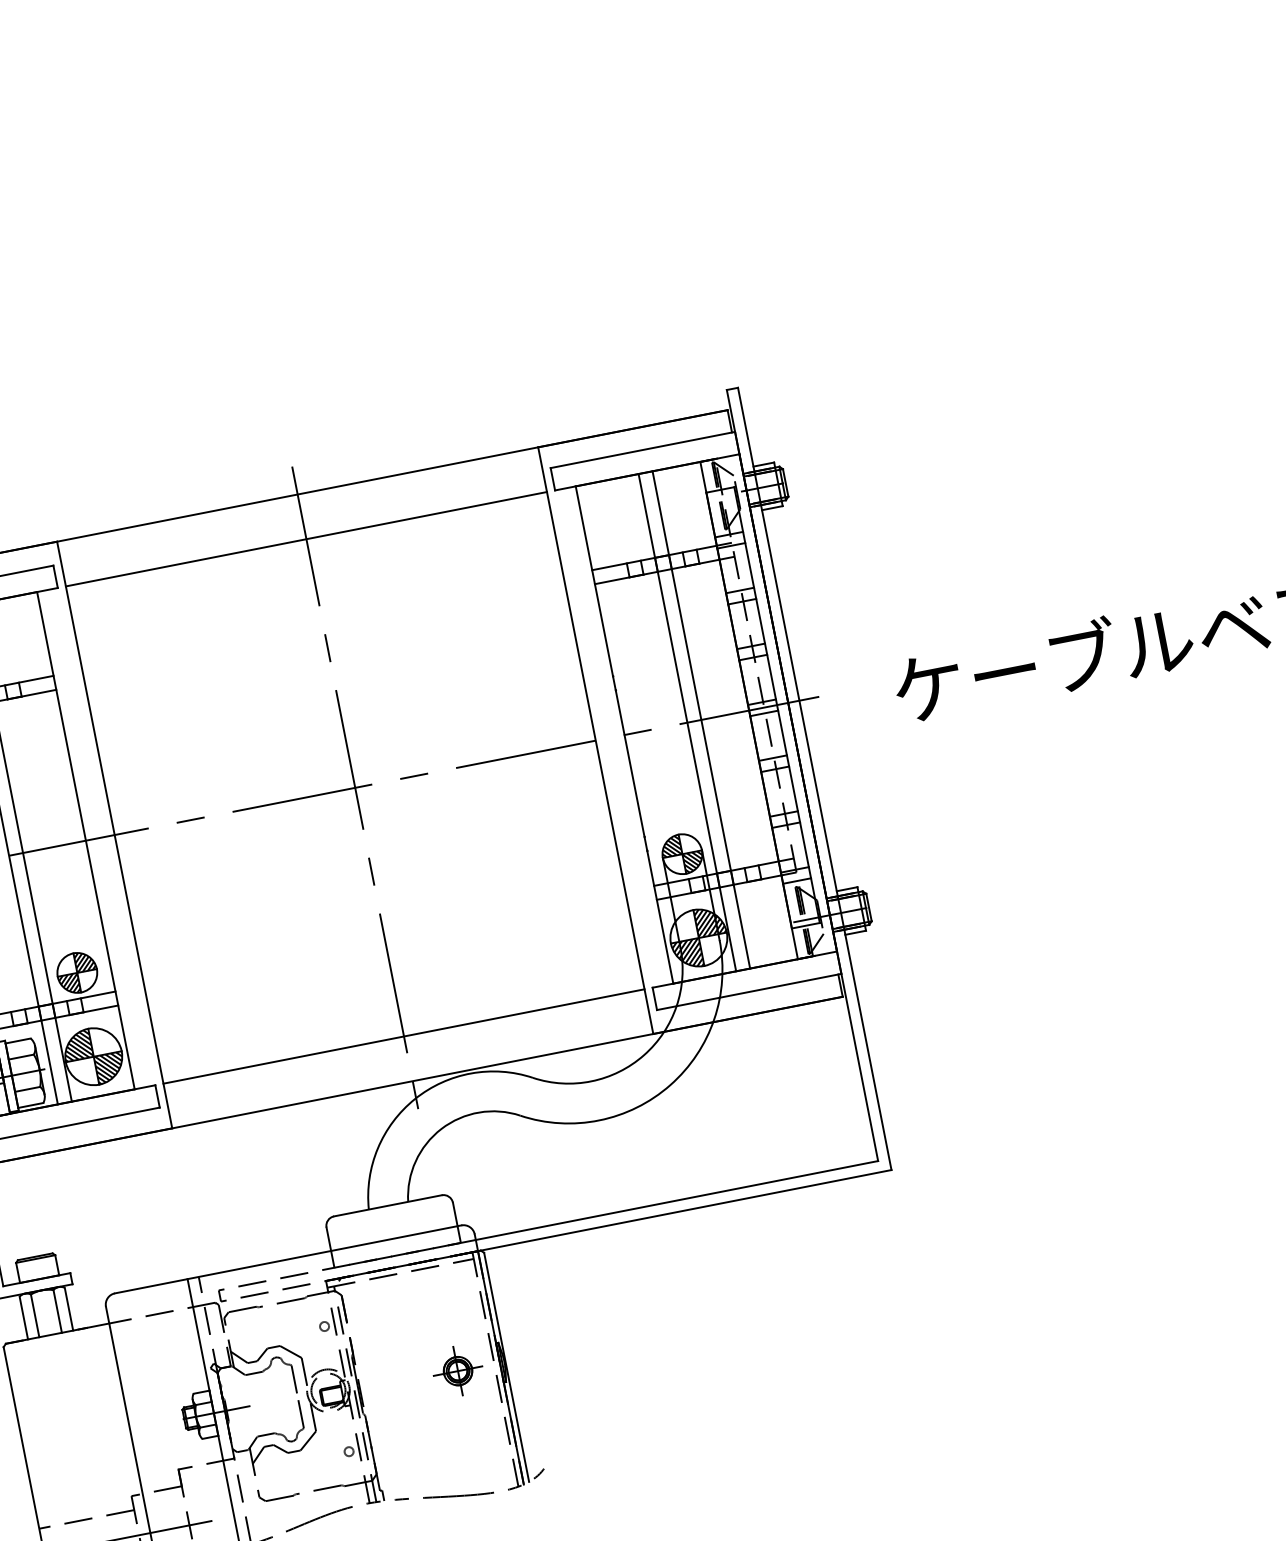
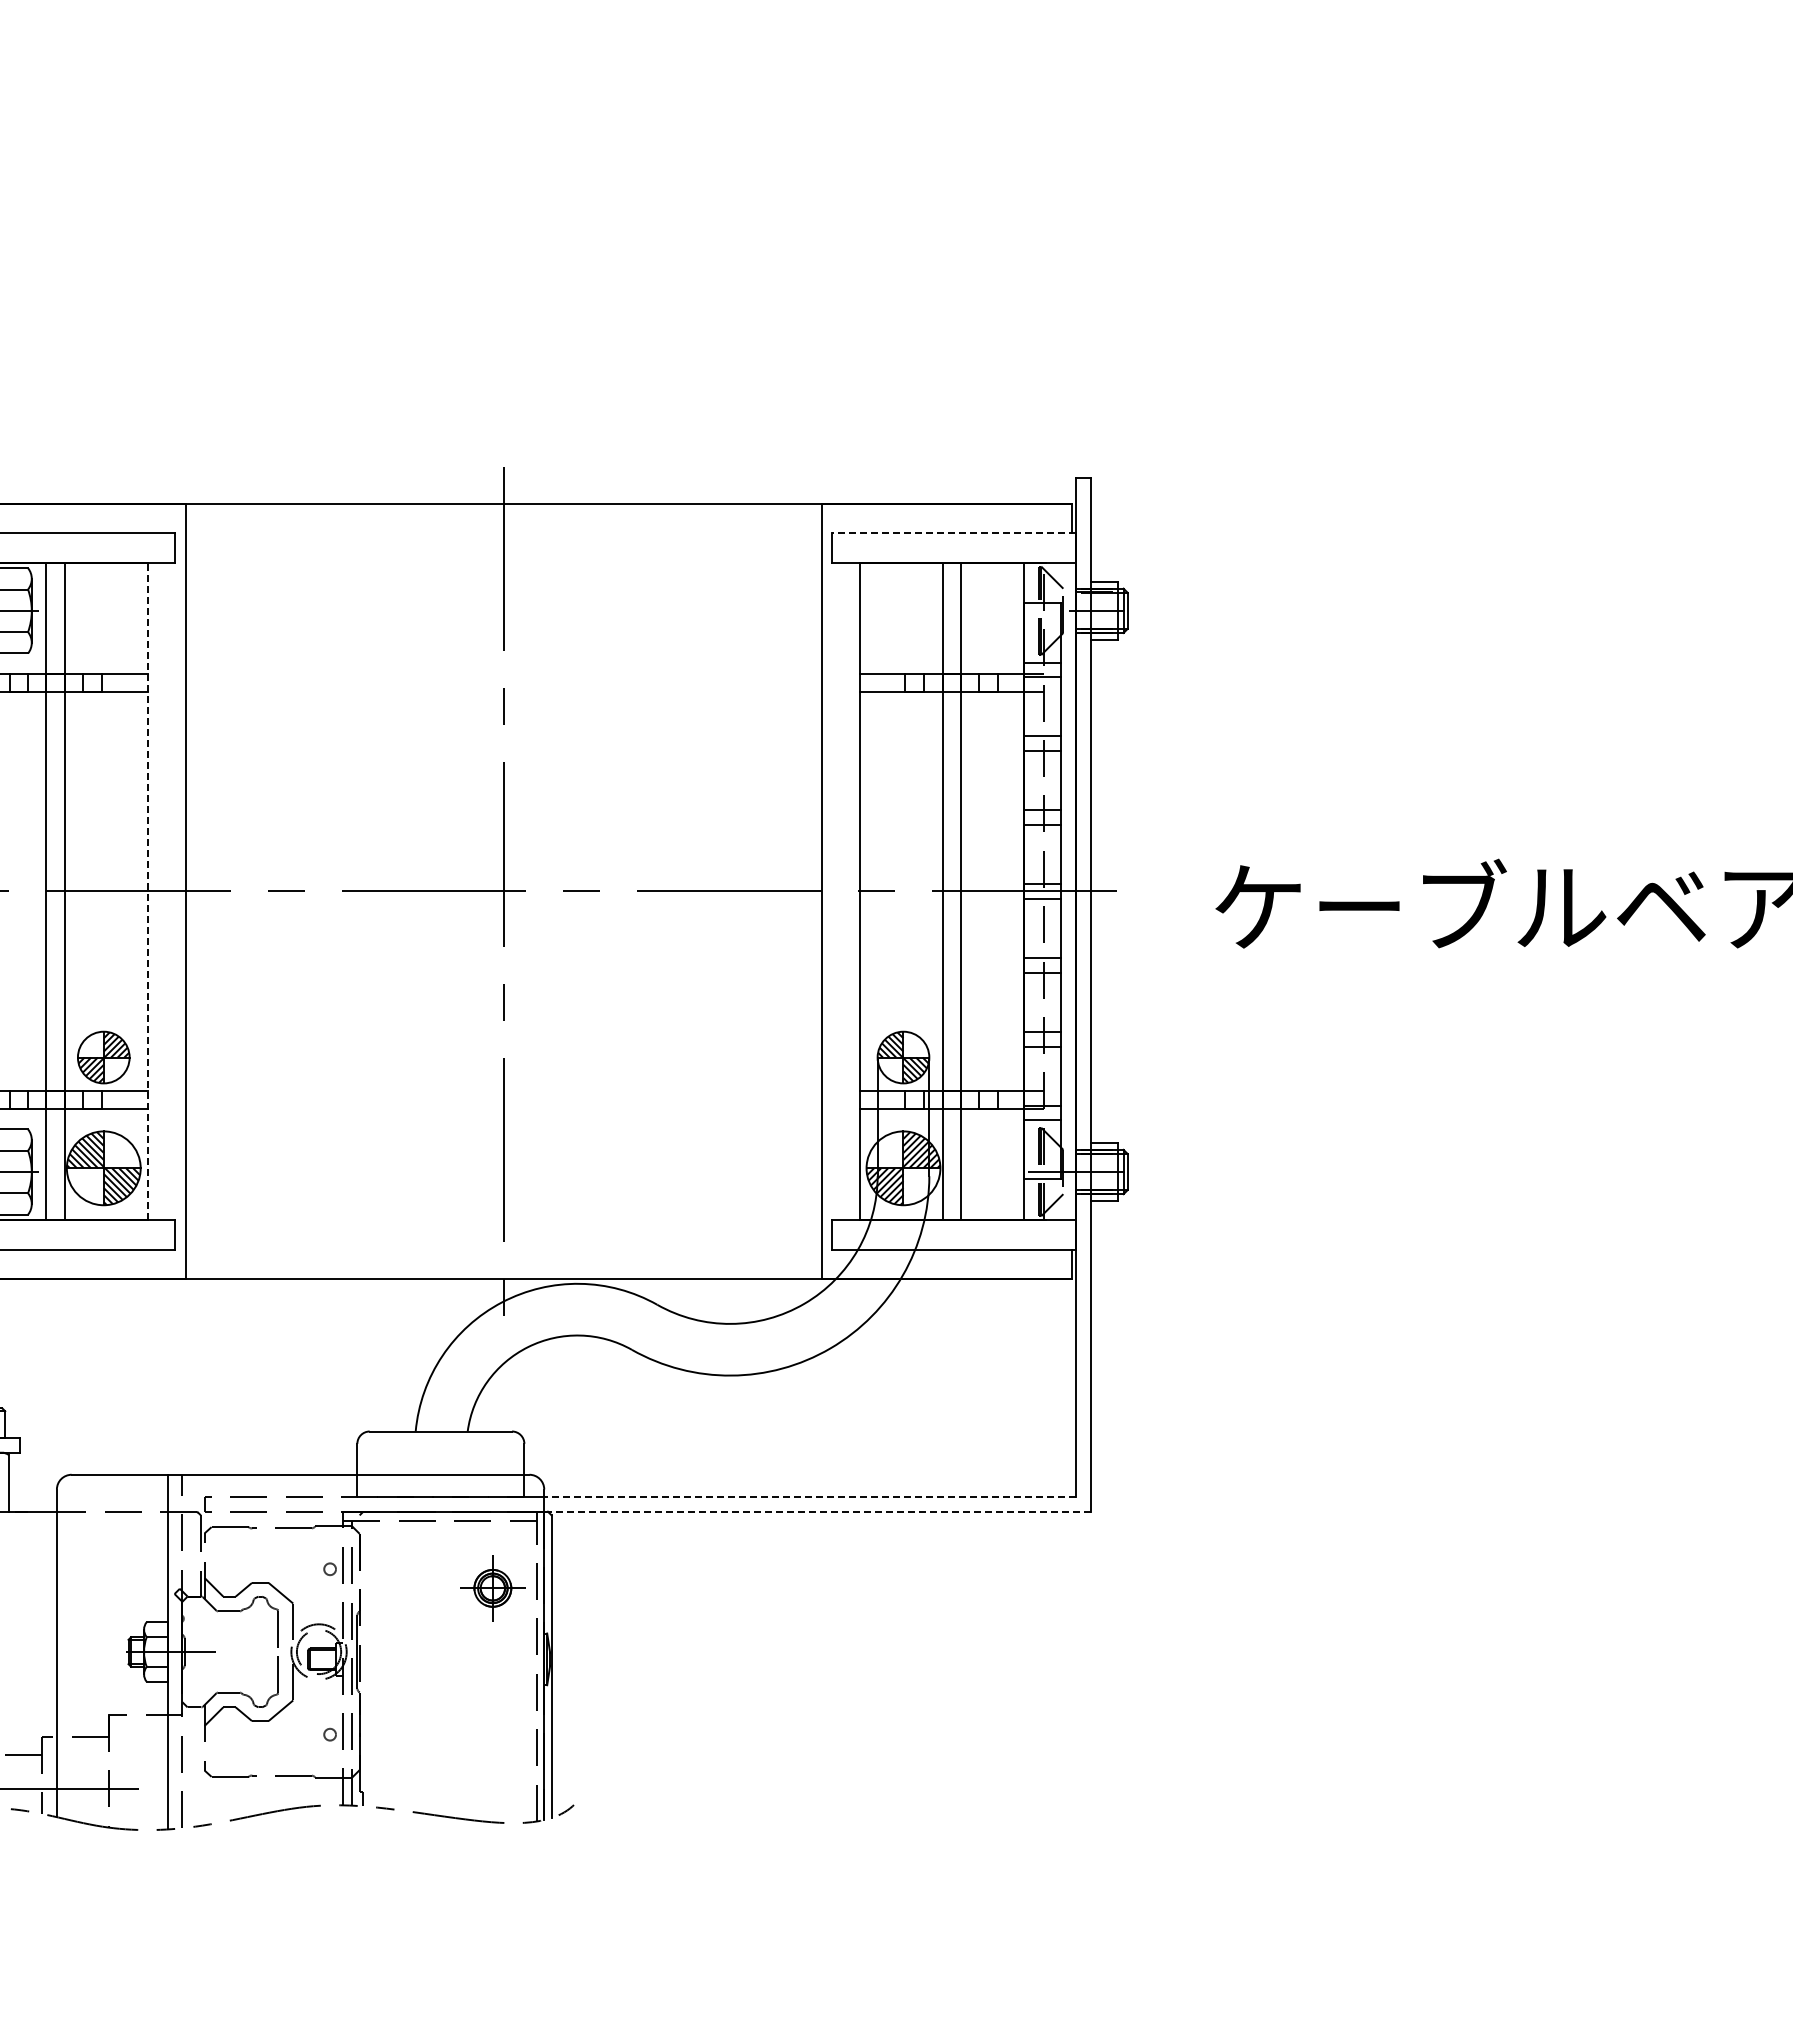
line: (643, 450) -> (954, 533), solid -> dashed
line: (306, 538) -> (503, 562), removed
line: (85, 840) -> (147, 891), solid -> dashed
line: (403, 1036) -> (503, 1220), removed
line: (677, 1200) -> (810, 1496), solid -> dashed
line: (684, 1210) -> (816, 1511), solid -> dashed
part: (457, 1371) -> (492, 1588), moved

